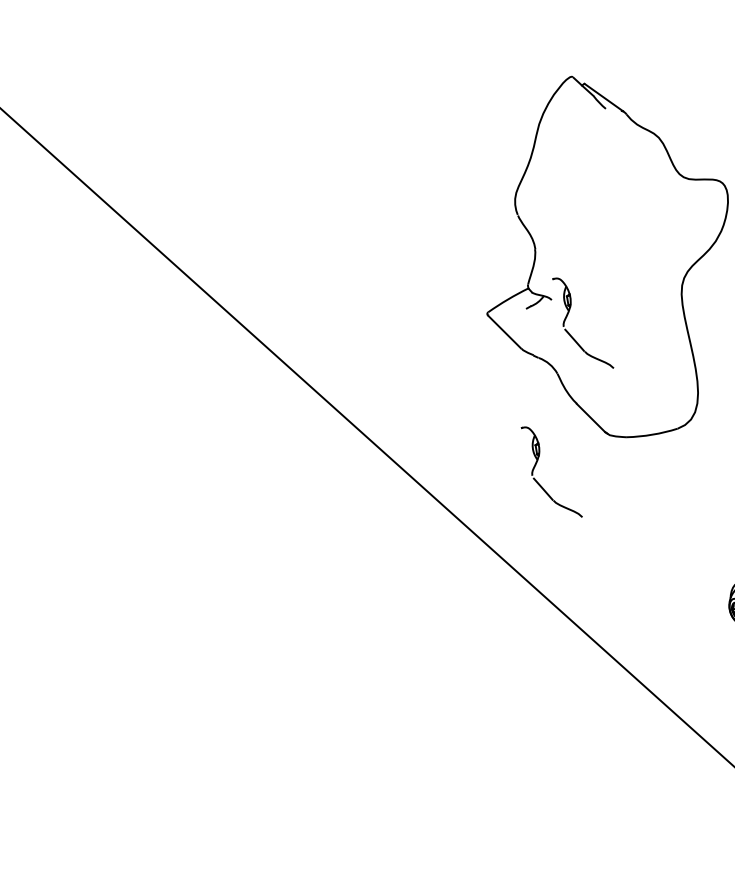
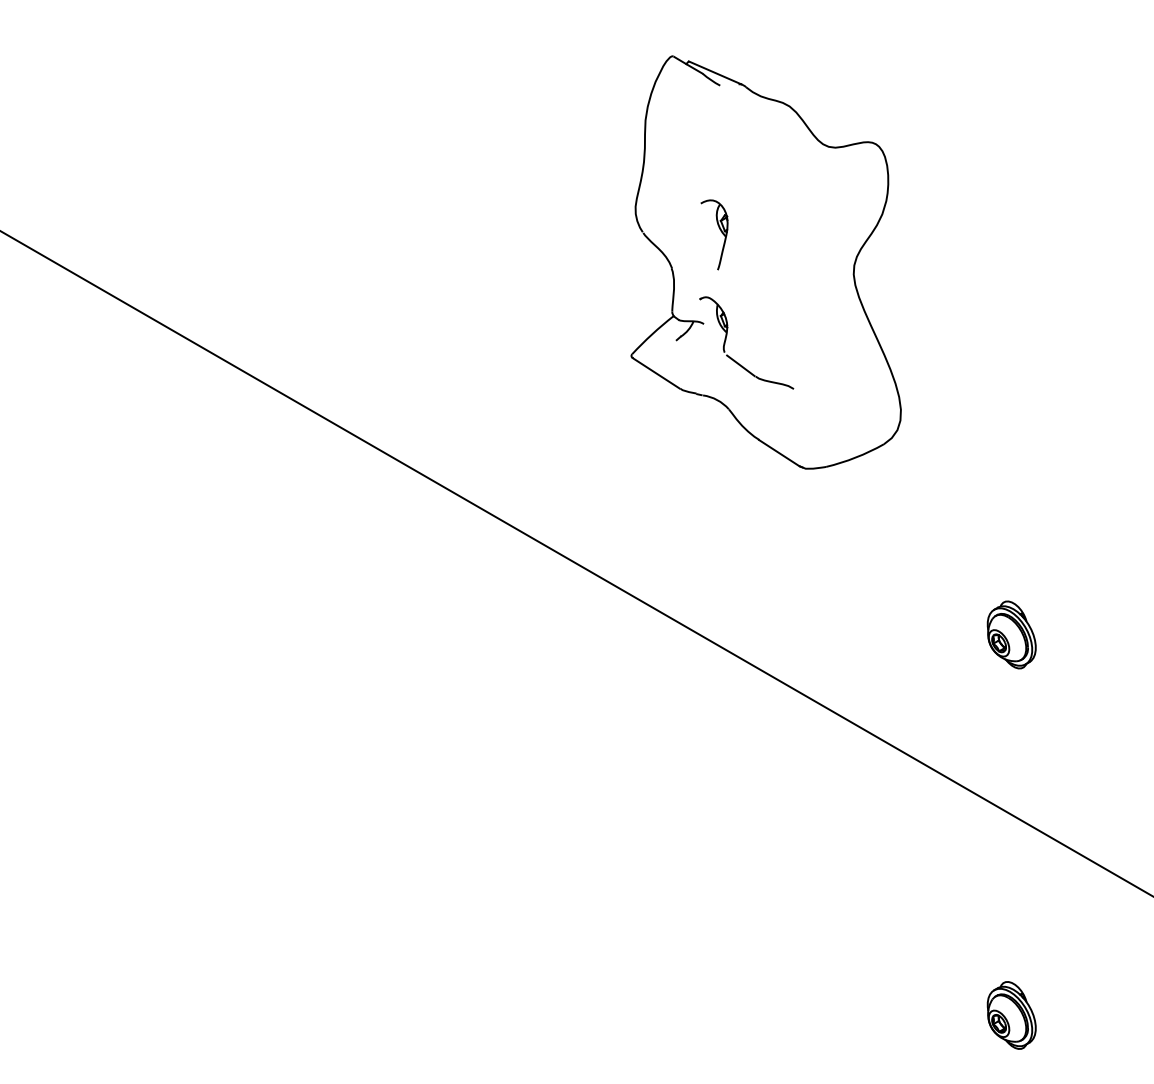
part: (581, 227) -> (720, 231), added
part: (535, 466) -> (726, 523), removed

